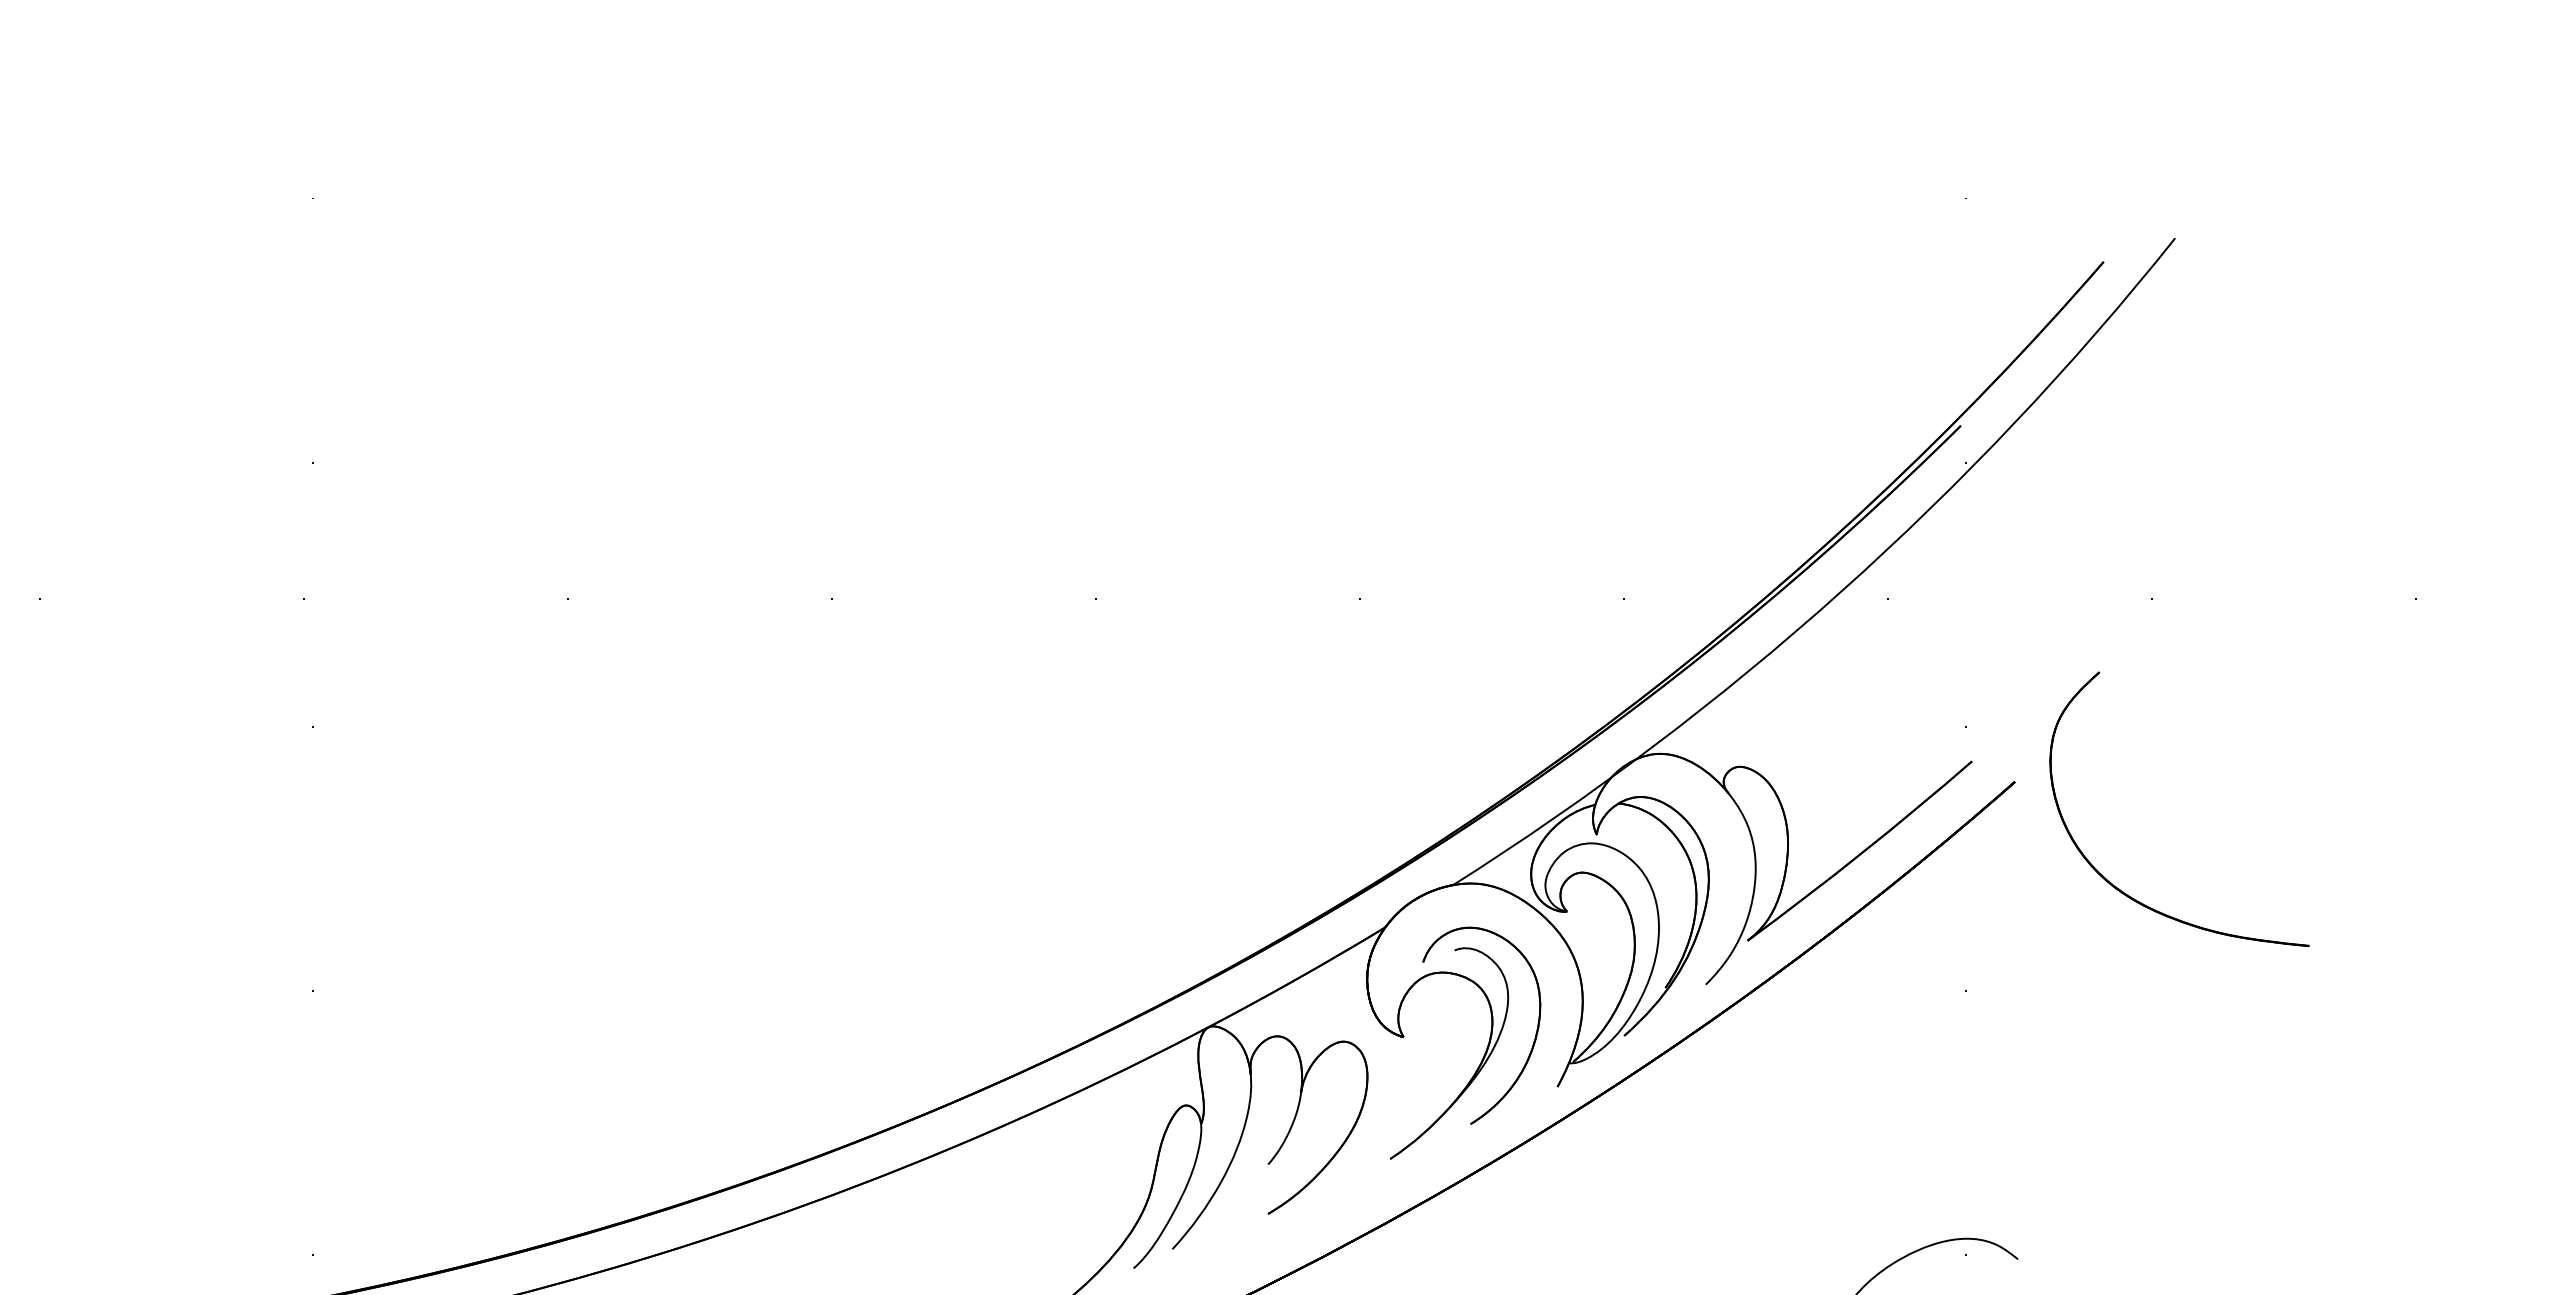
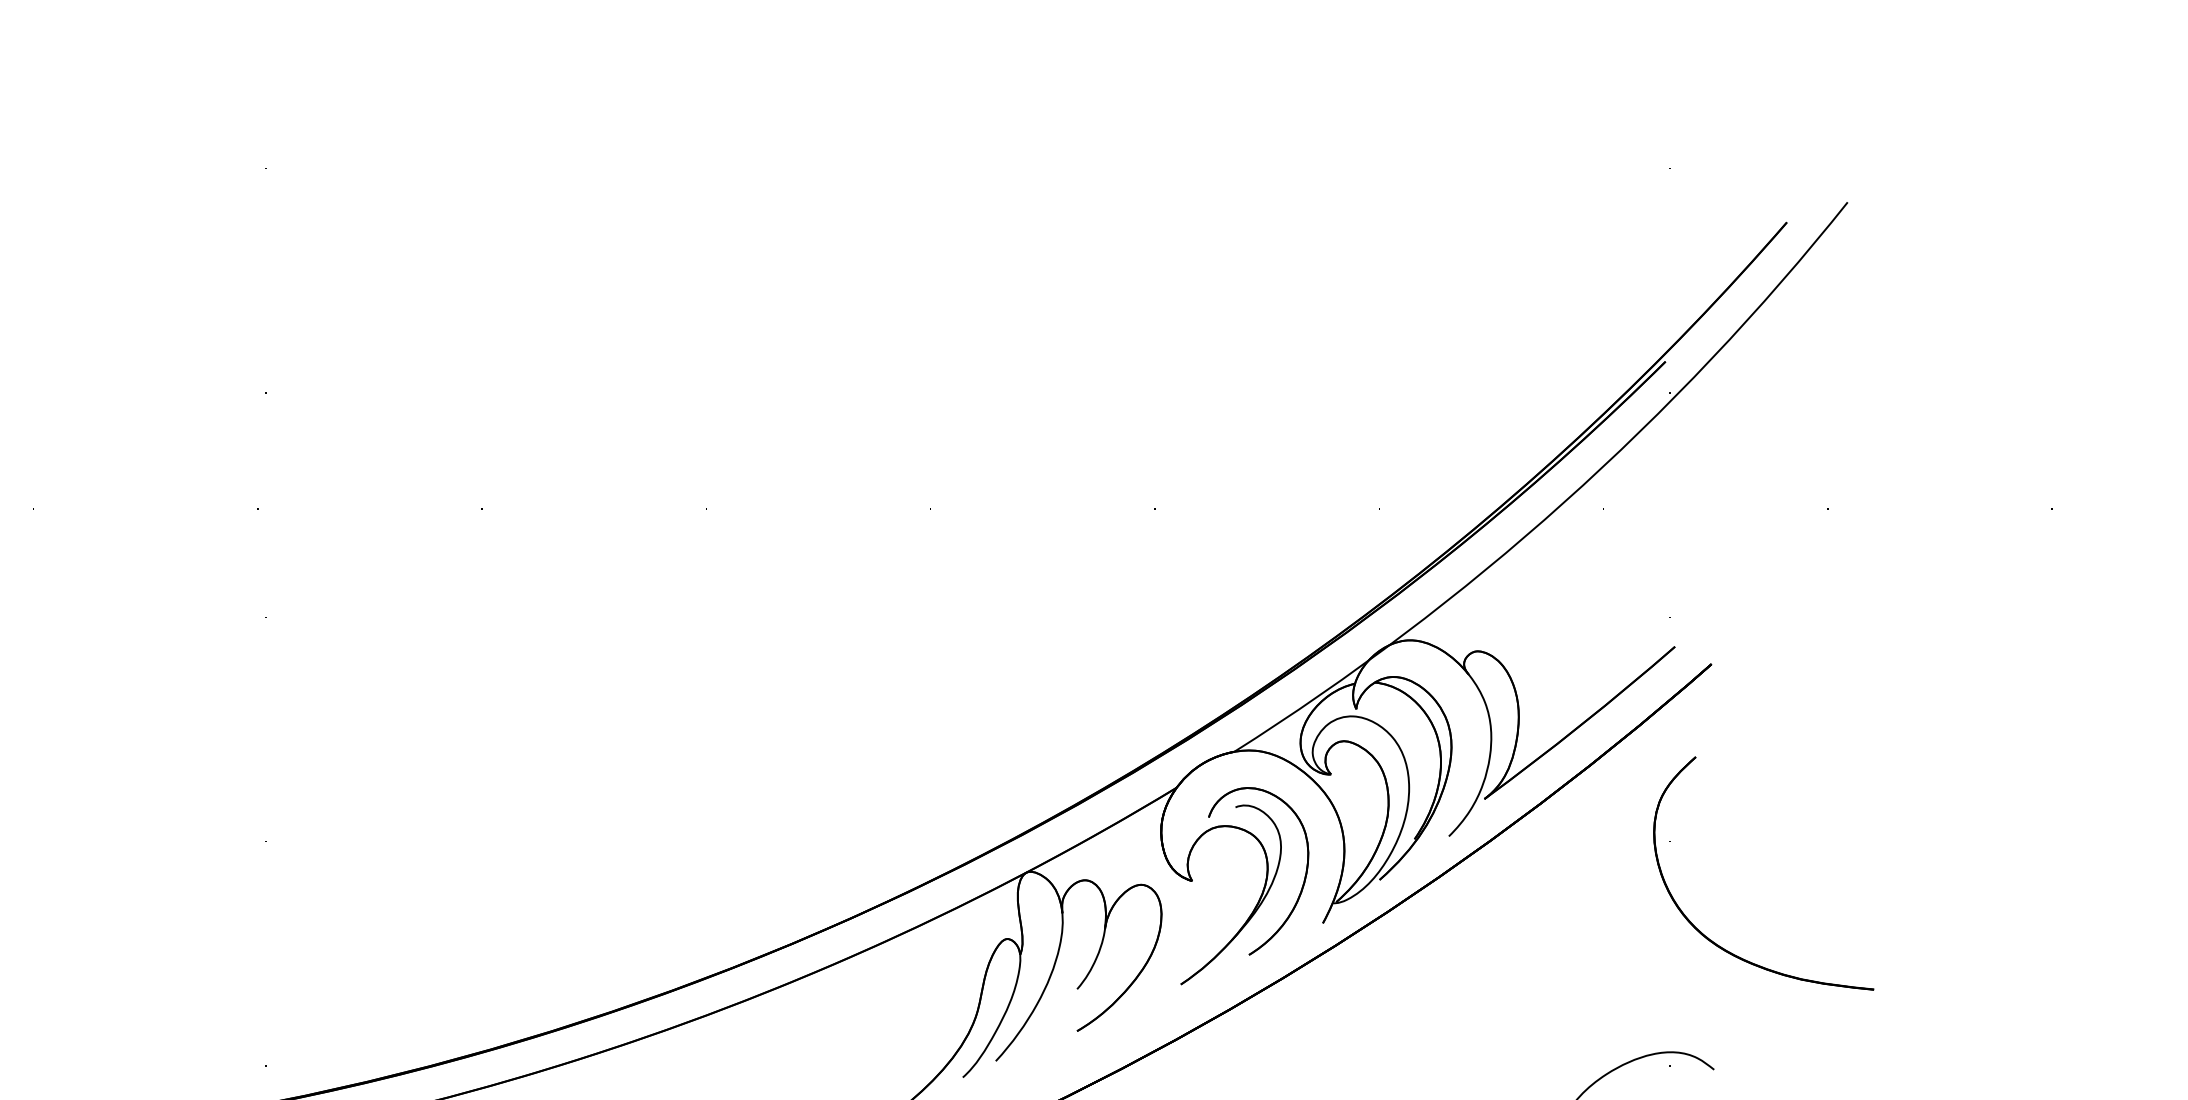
part: (2123, 891) -> (1716, 943), moved

